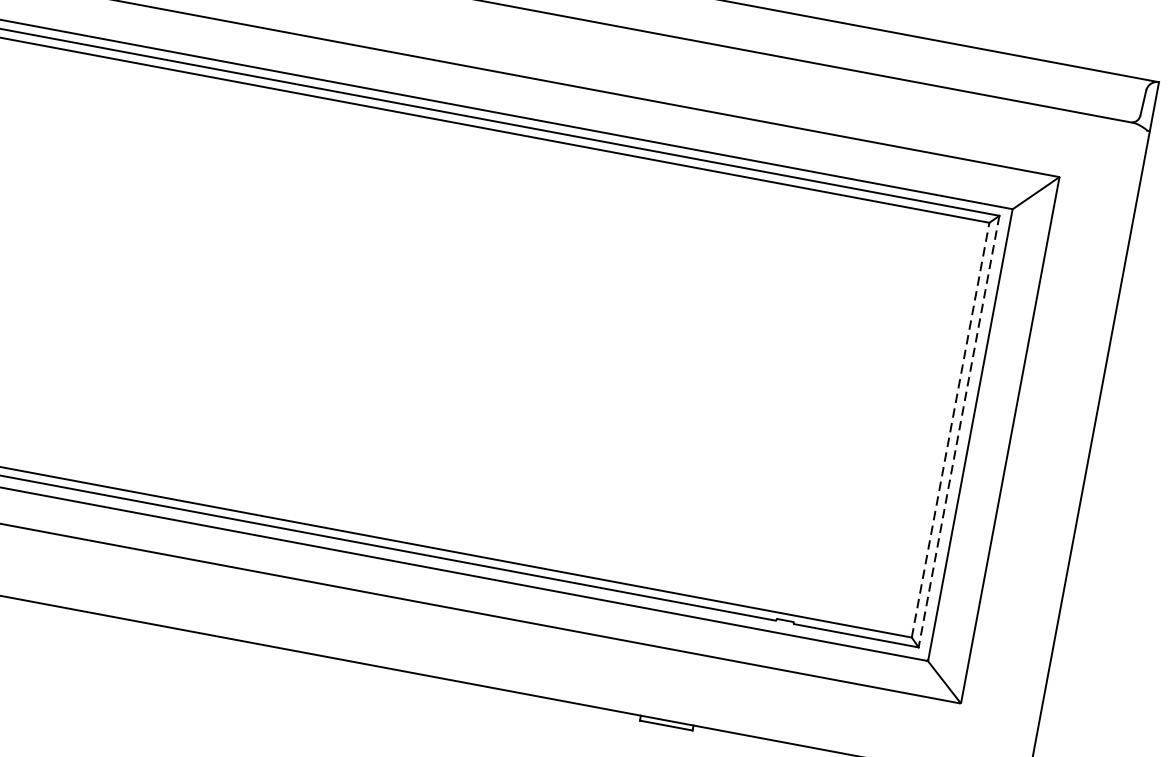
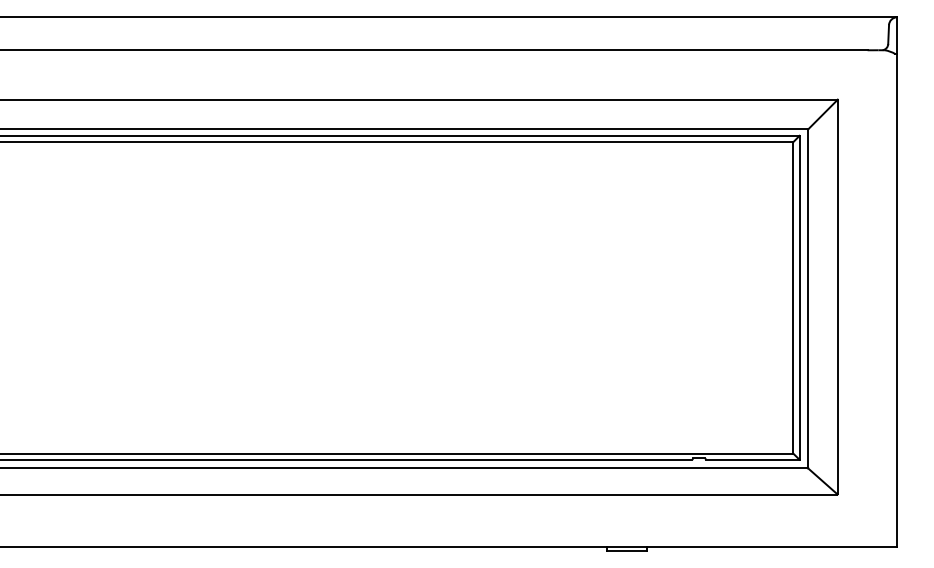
line: (951, 429) -> (793, 297), dashed -> solid
line: (959, 431) -> (799, 297), dashed -> solid

